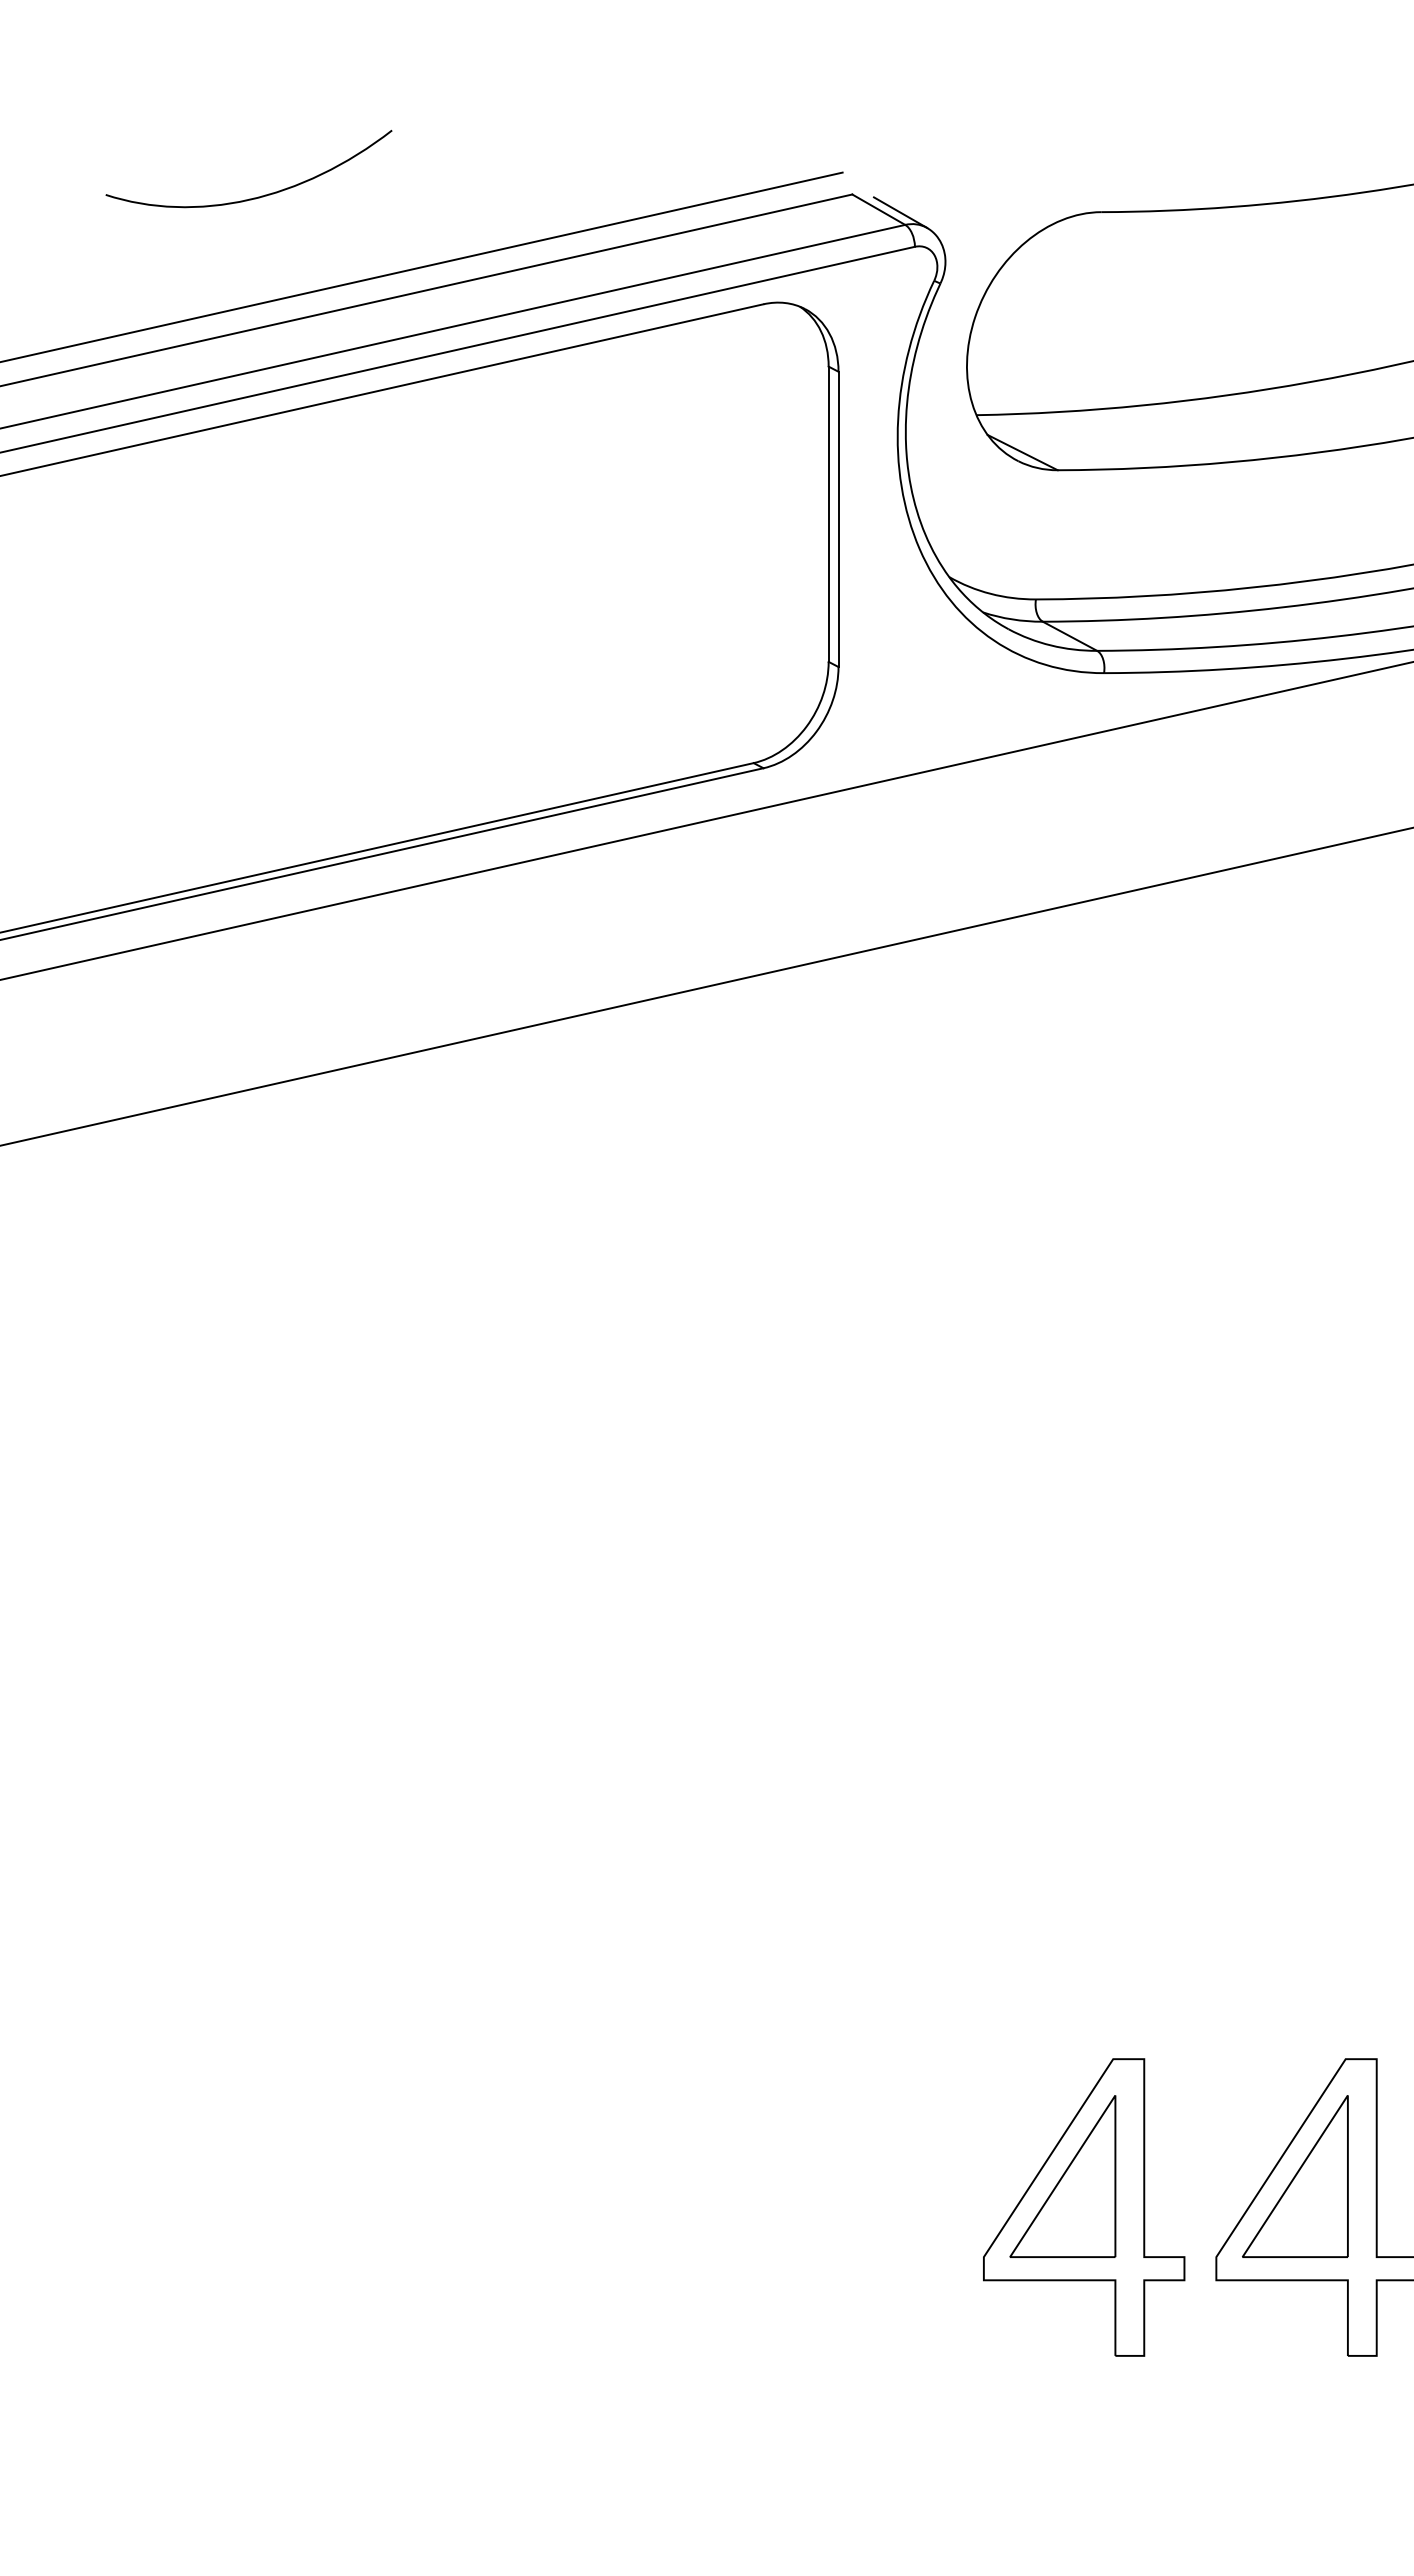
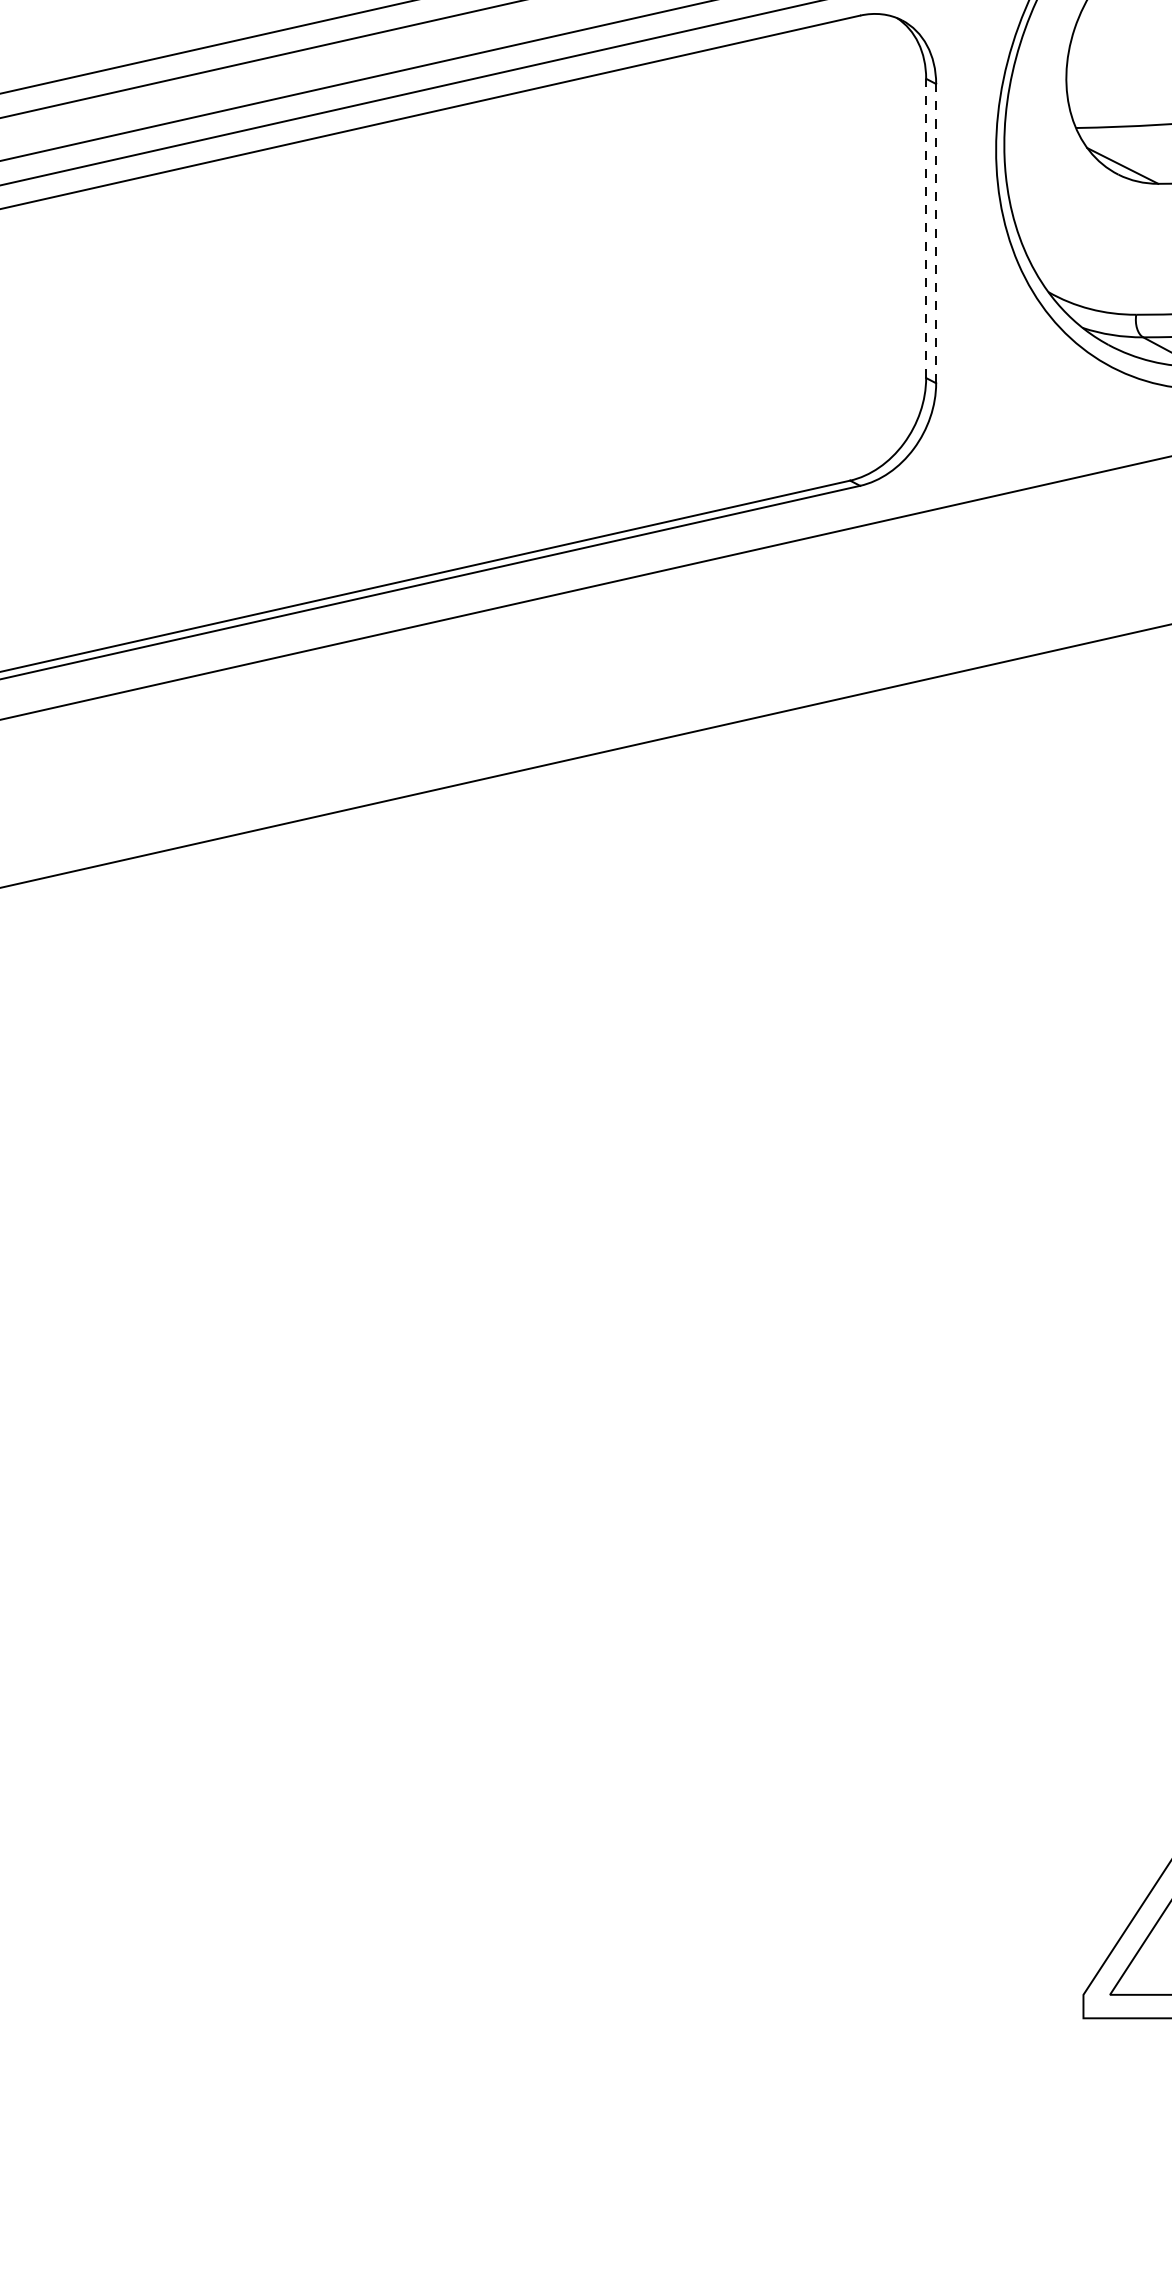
line: (828, 514) -> (925, 228), solid -> dashed
line: (838, 519) -> (936, 233), solid -> dashed

